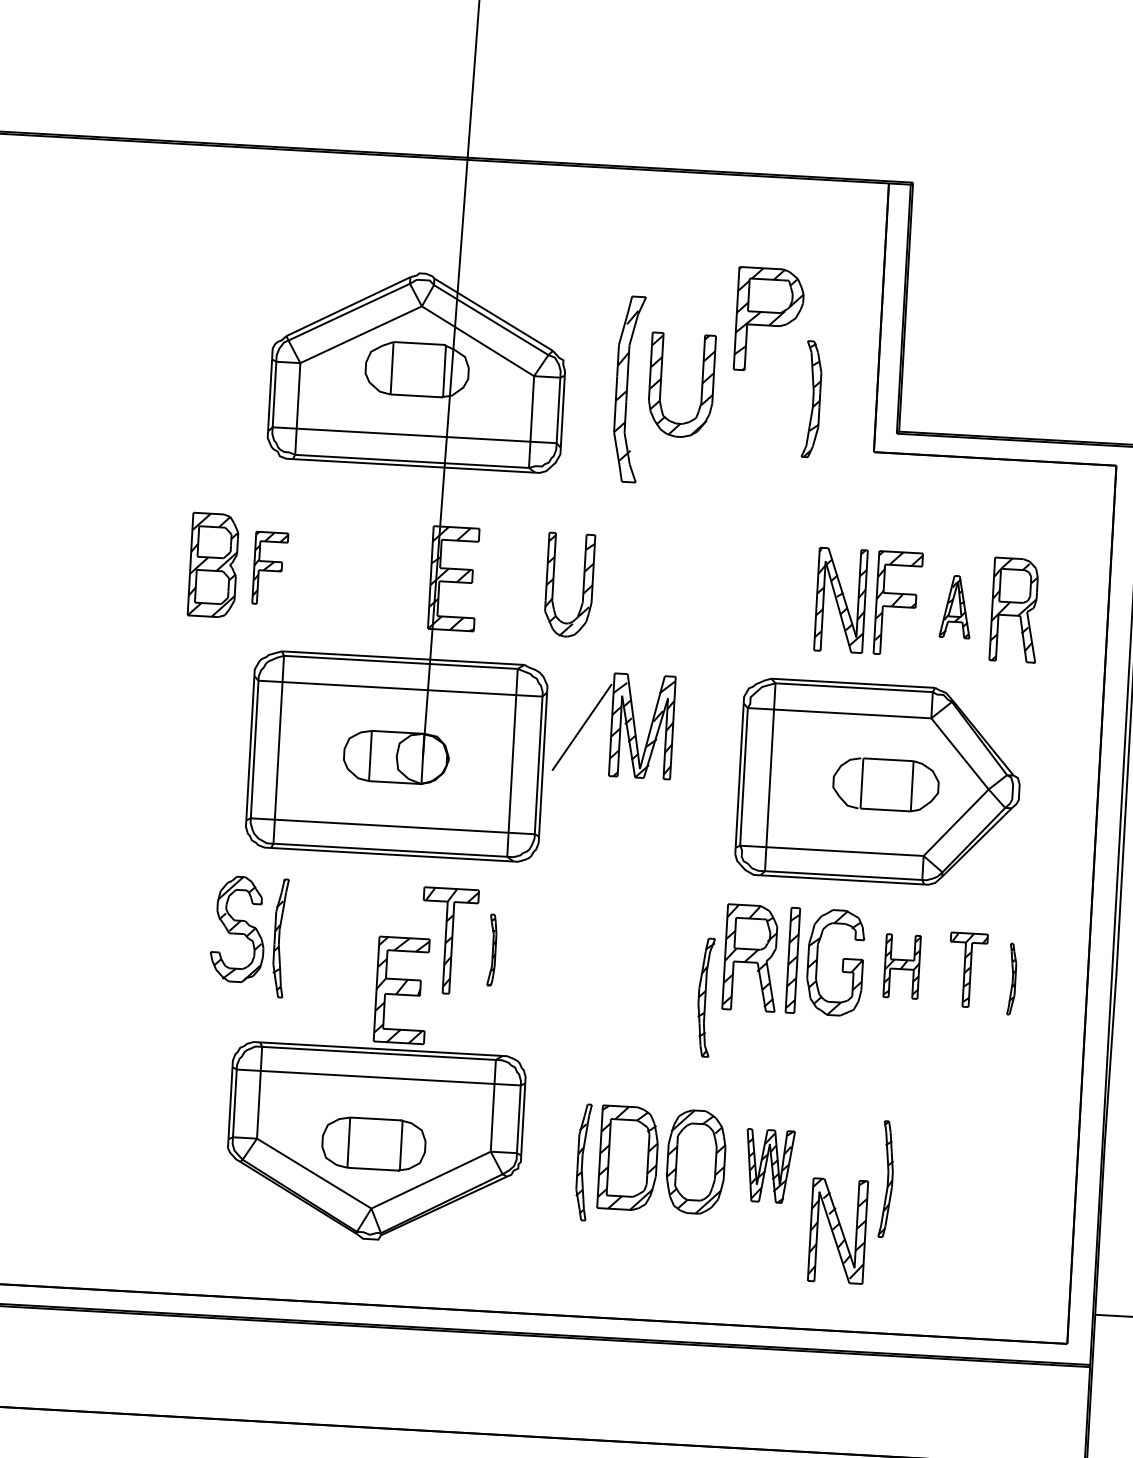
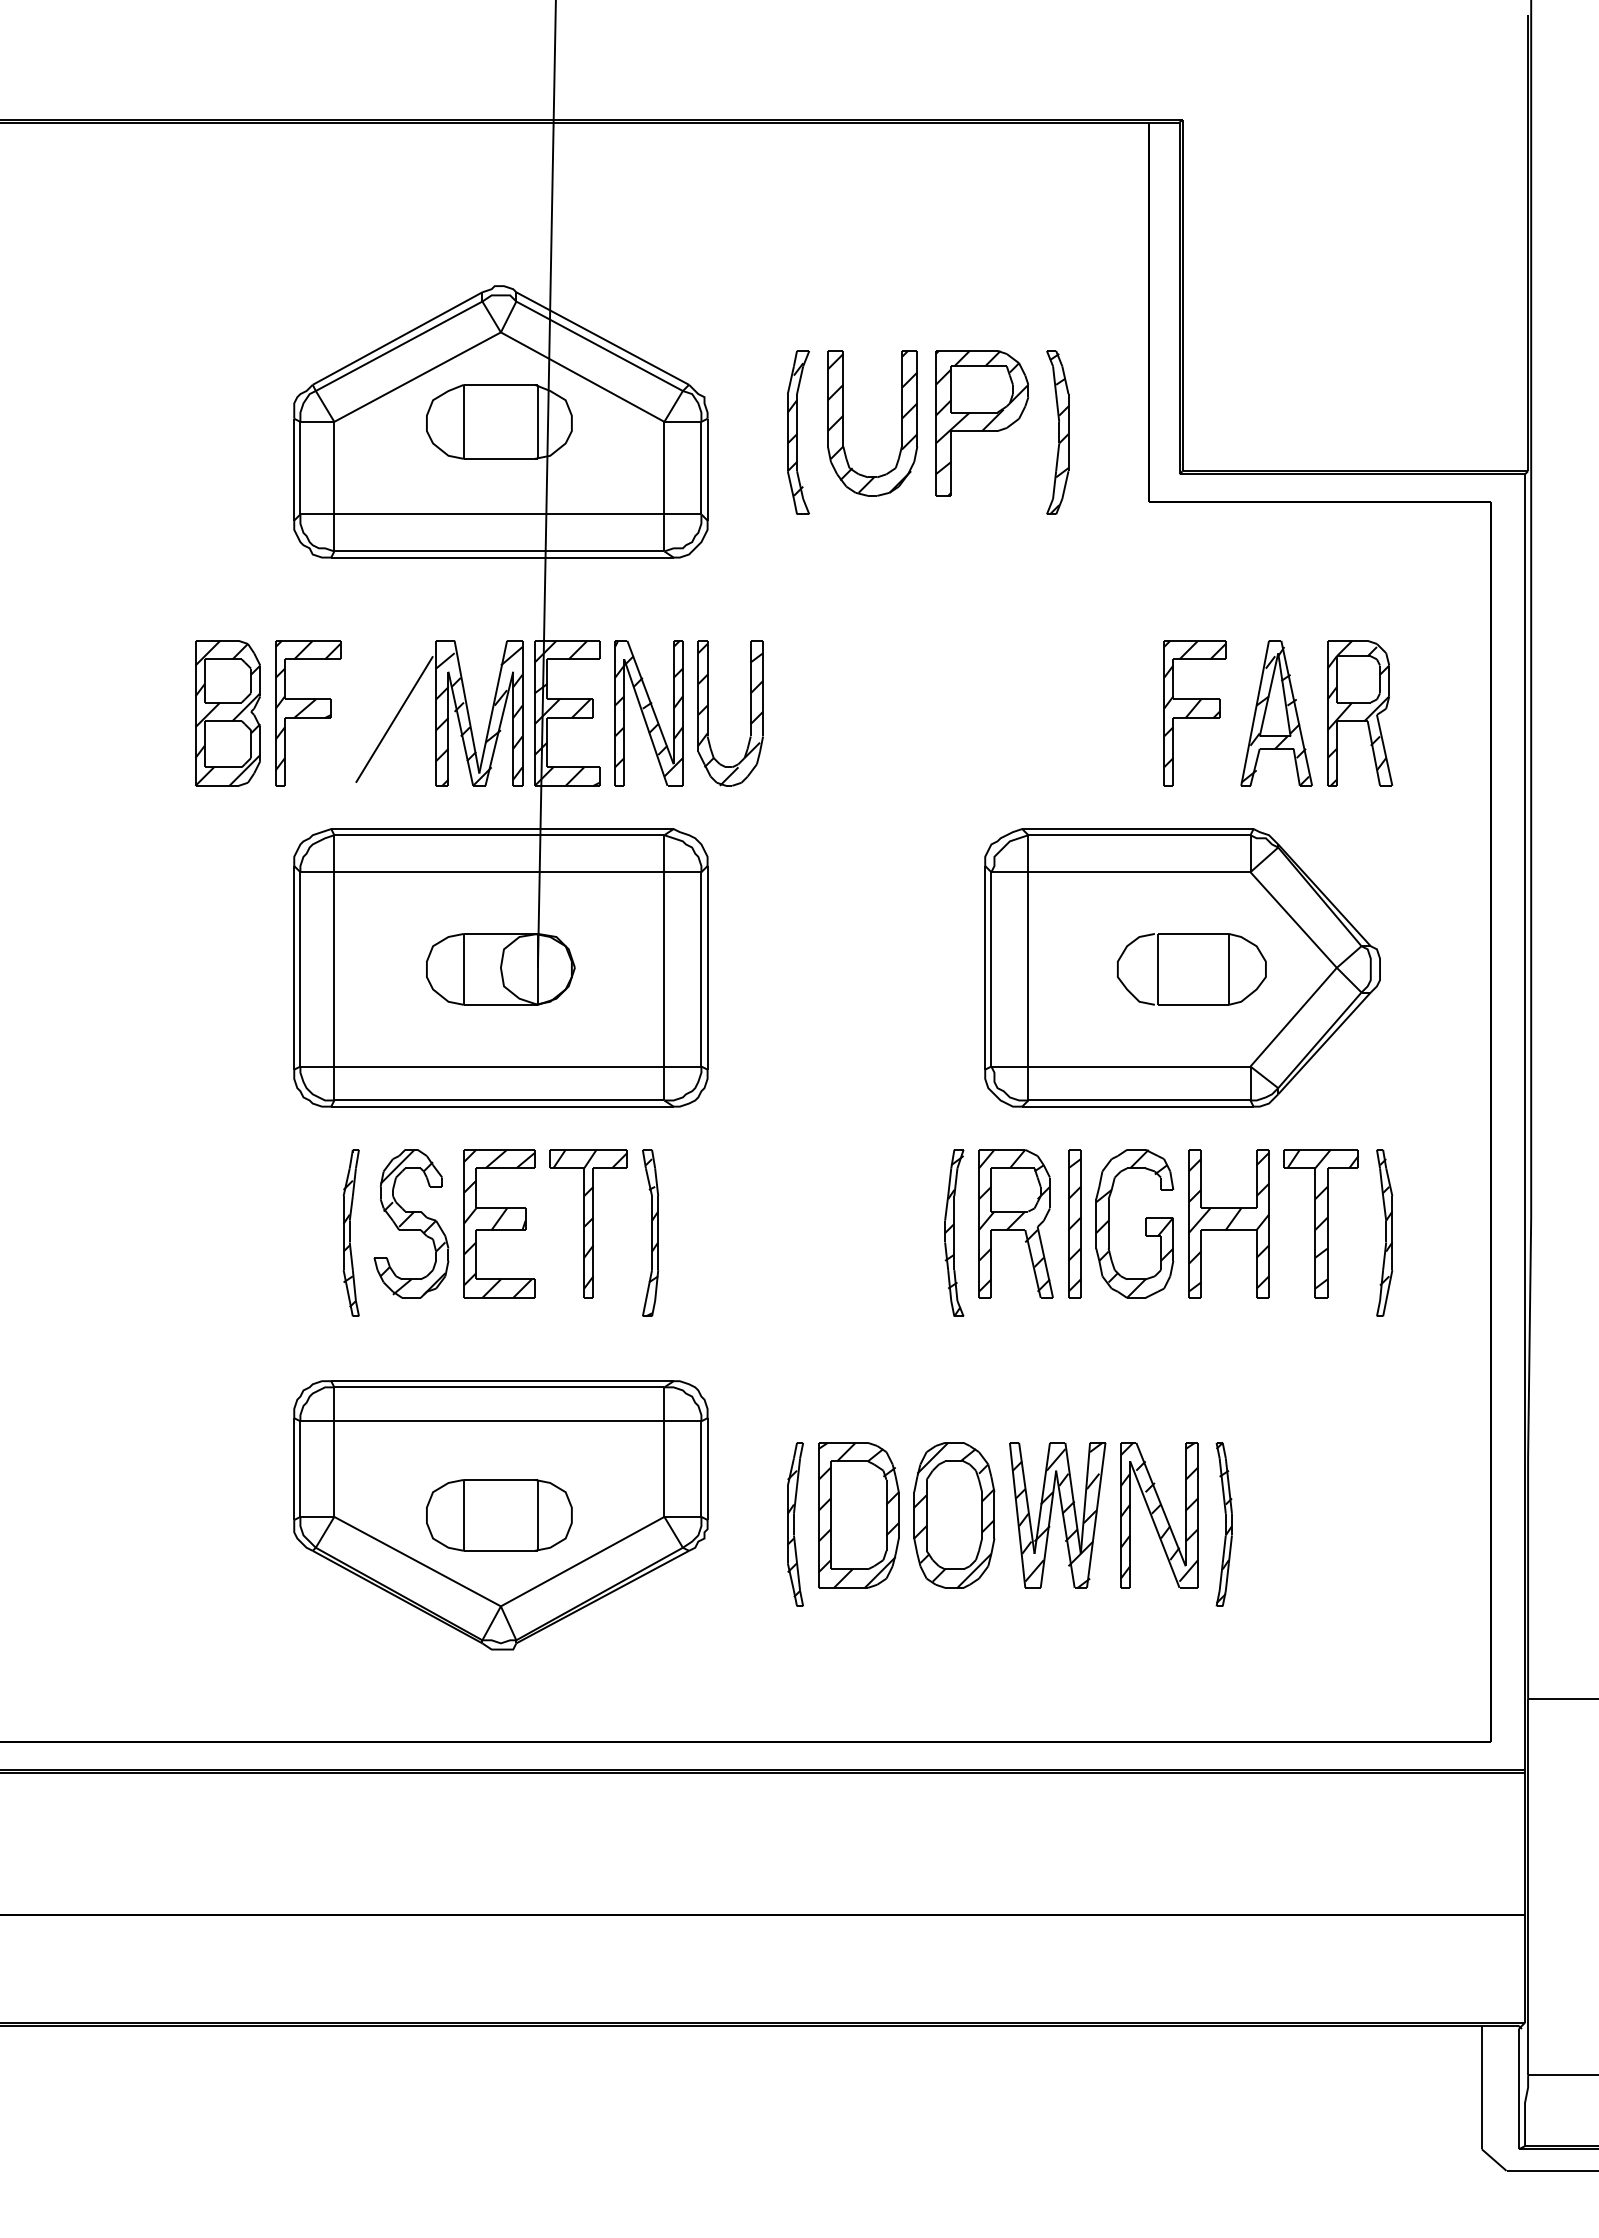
part: (769, 320) -> (982, 423), moved
part: (628, 389) -> (798, 432), size x0.62
part: (270, 568) -> (308, 713), size x1.43
part: (840, 600) -> (648, 713), moved
part: (956, 606) -> (1276, 713), size x1.67
part: (614, 724) -> (439, 713), moved
part: (238, 929) -> (411, 1223), moved
part: (492, 949) -> (650, 1232), size x1.67
part: (901, 966) -> (1228, 1223), size x1.67
part: (967, 969) -> (1320, 1223), size x1.43
part: (1011, 978) -> (1384, 1232), size x1.67
part: (401, 990) -> (499, 1223), moved
part: (705, 997) -> (954, 1232), moved
part: (769, 1166) -> (1057, 1515), size x1.43
part: (838, 1231) -> (1159, 1515), moved

